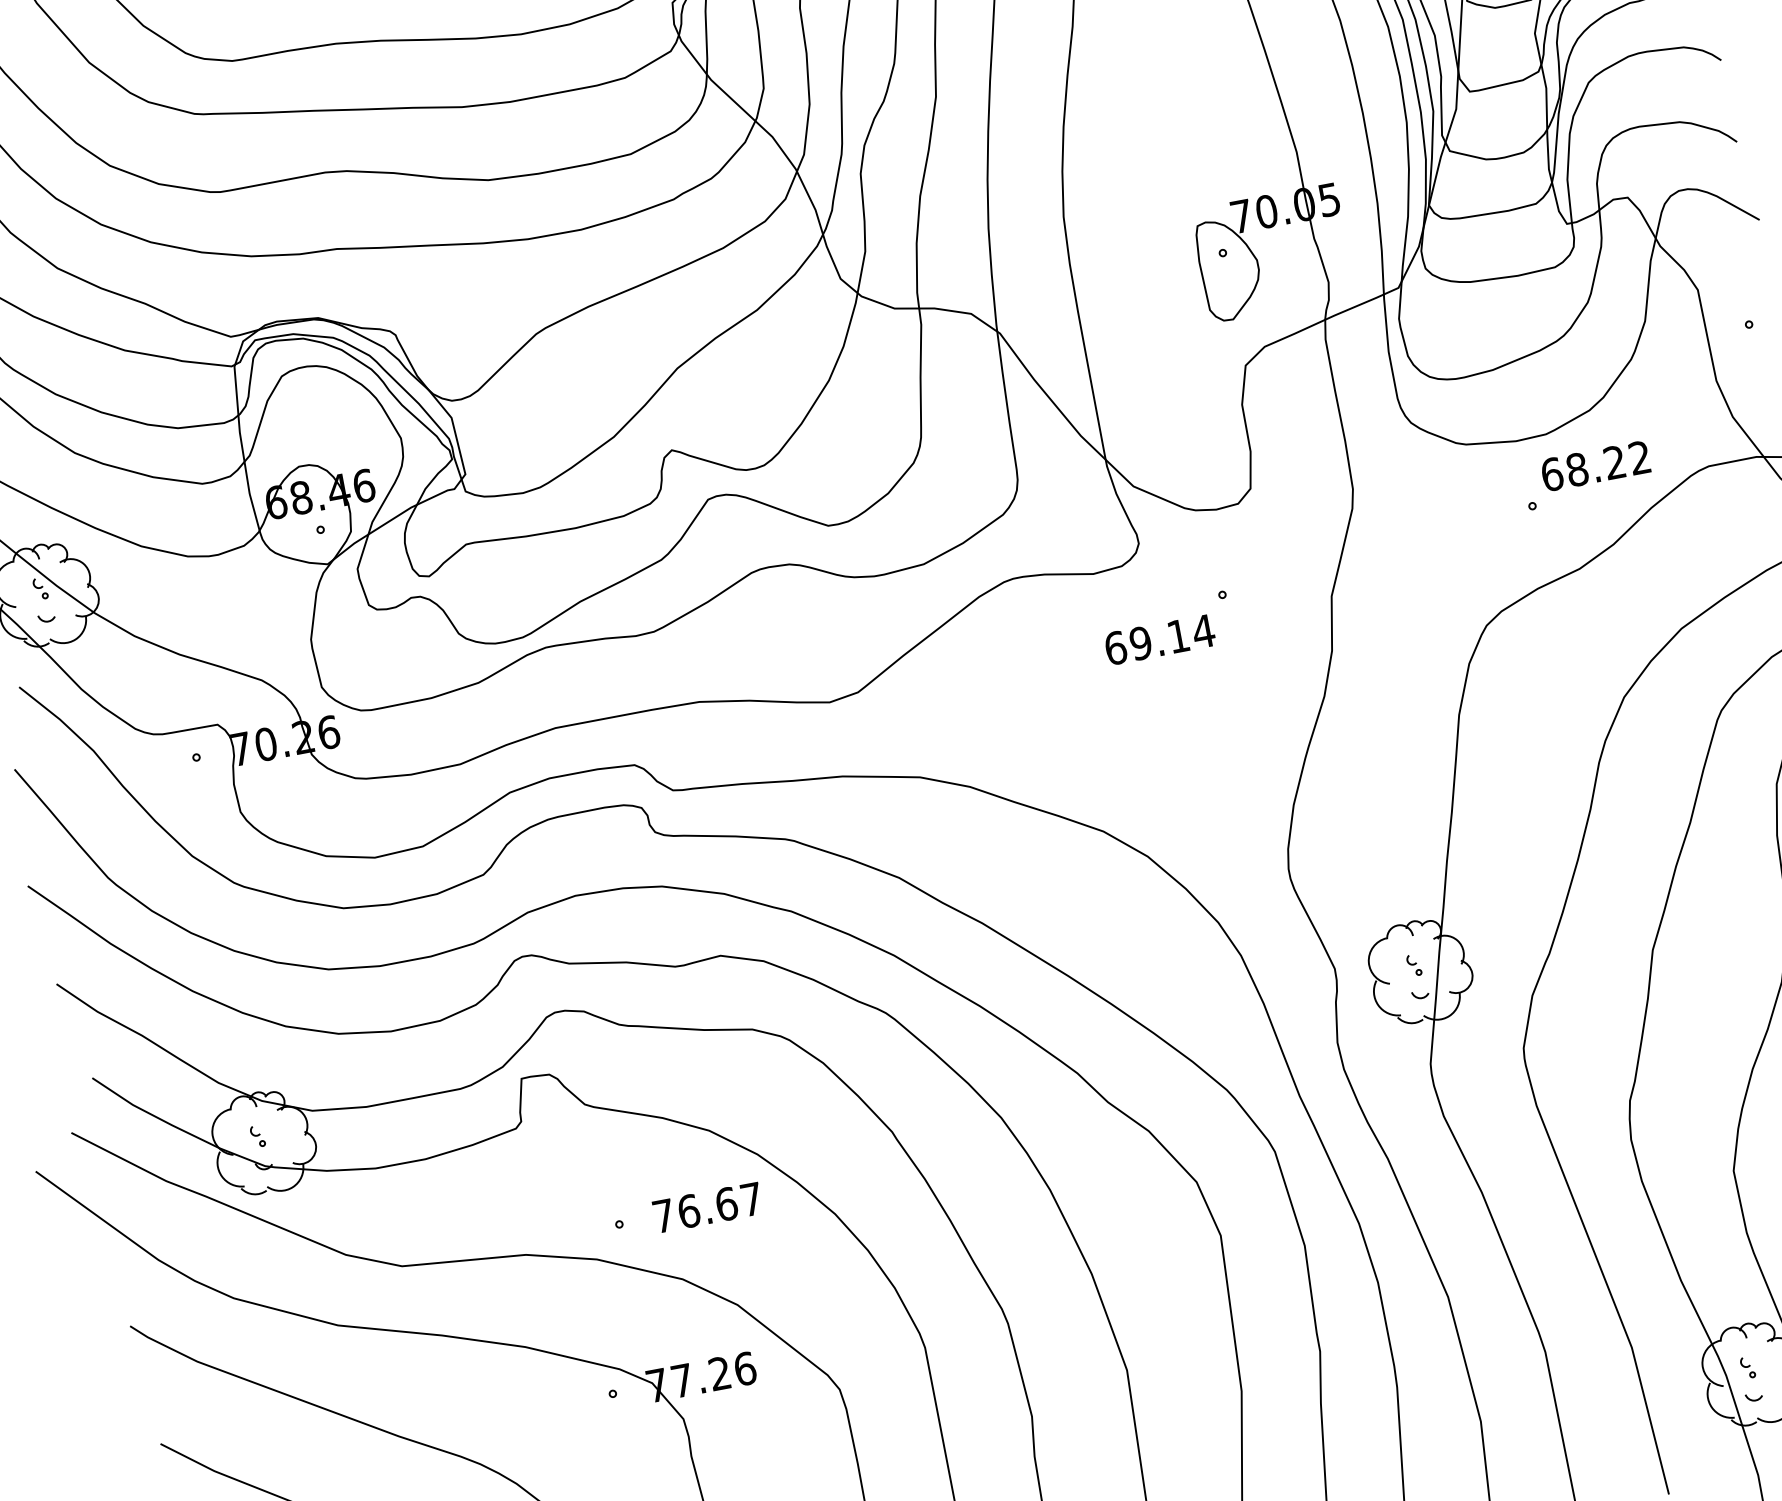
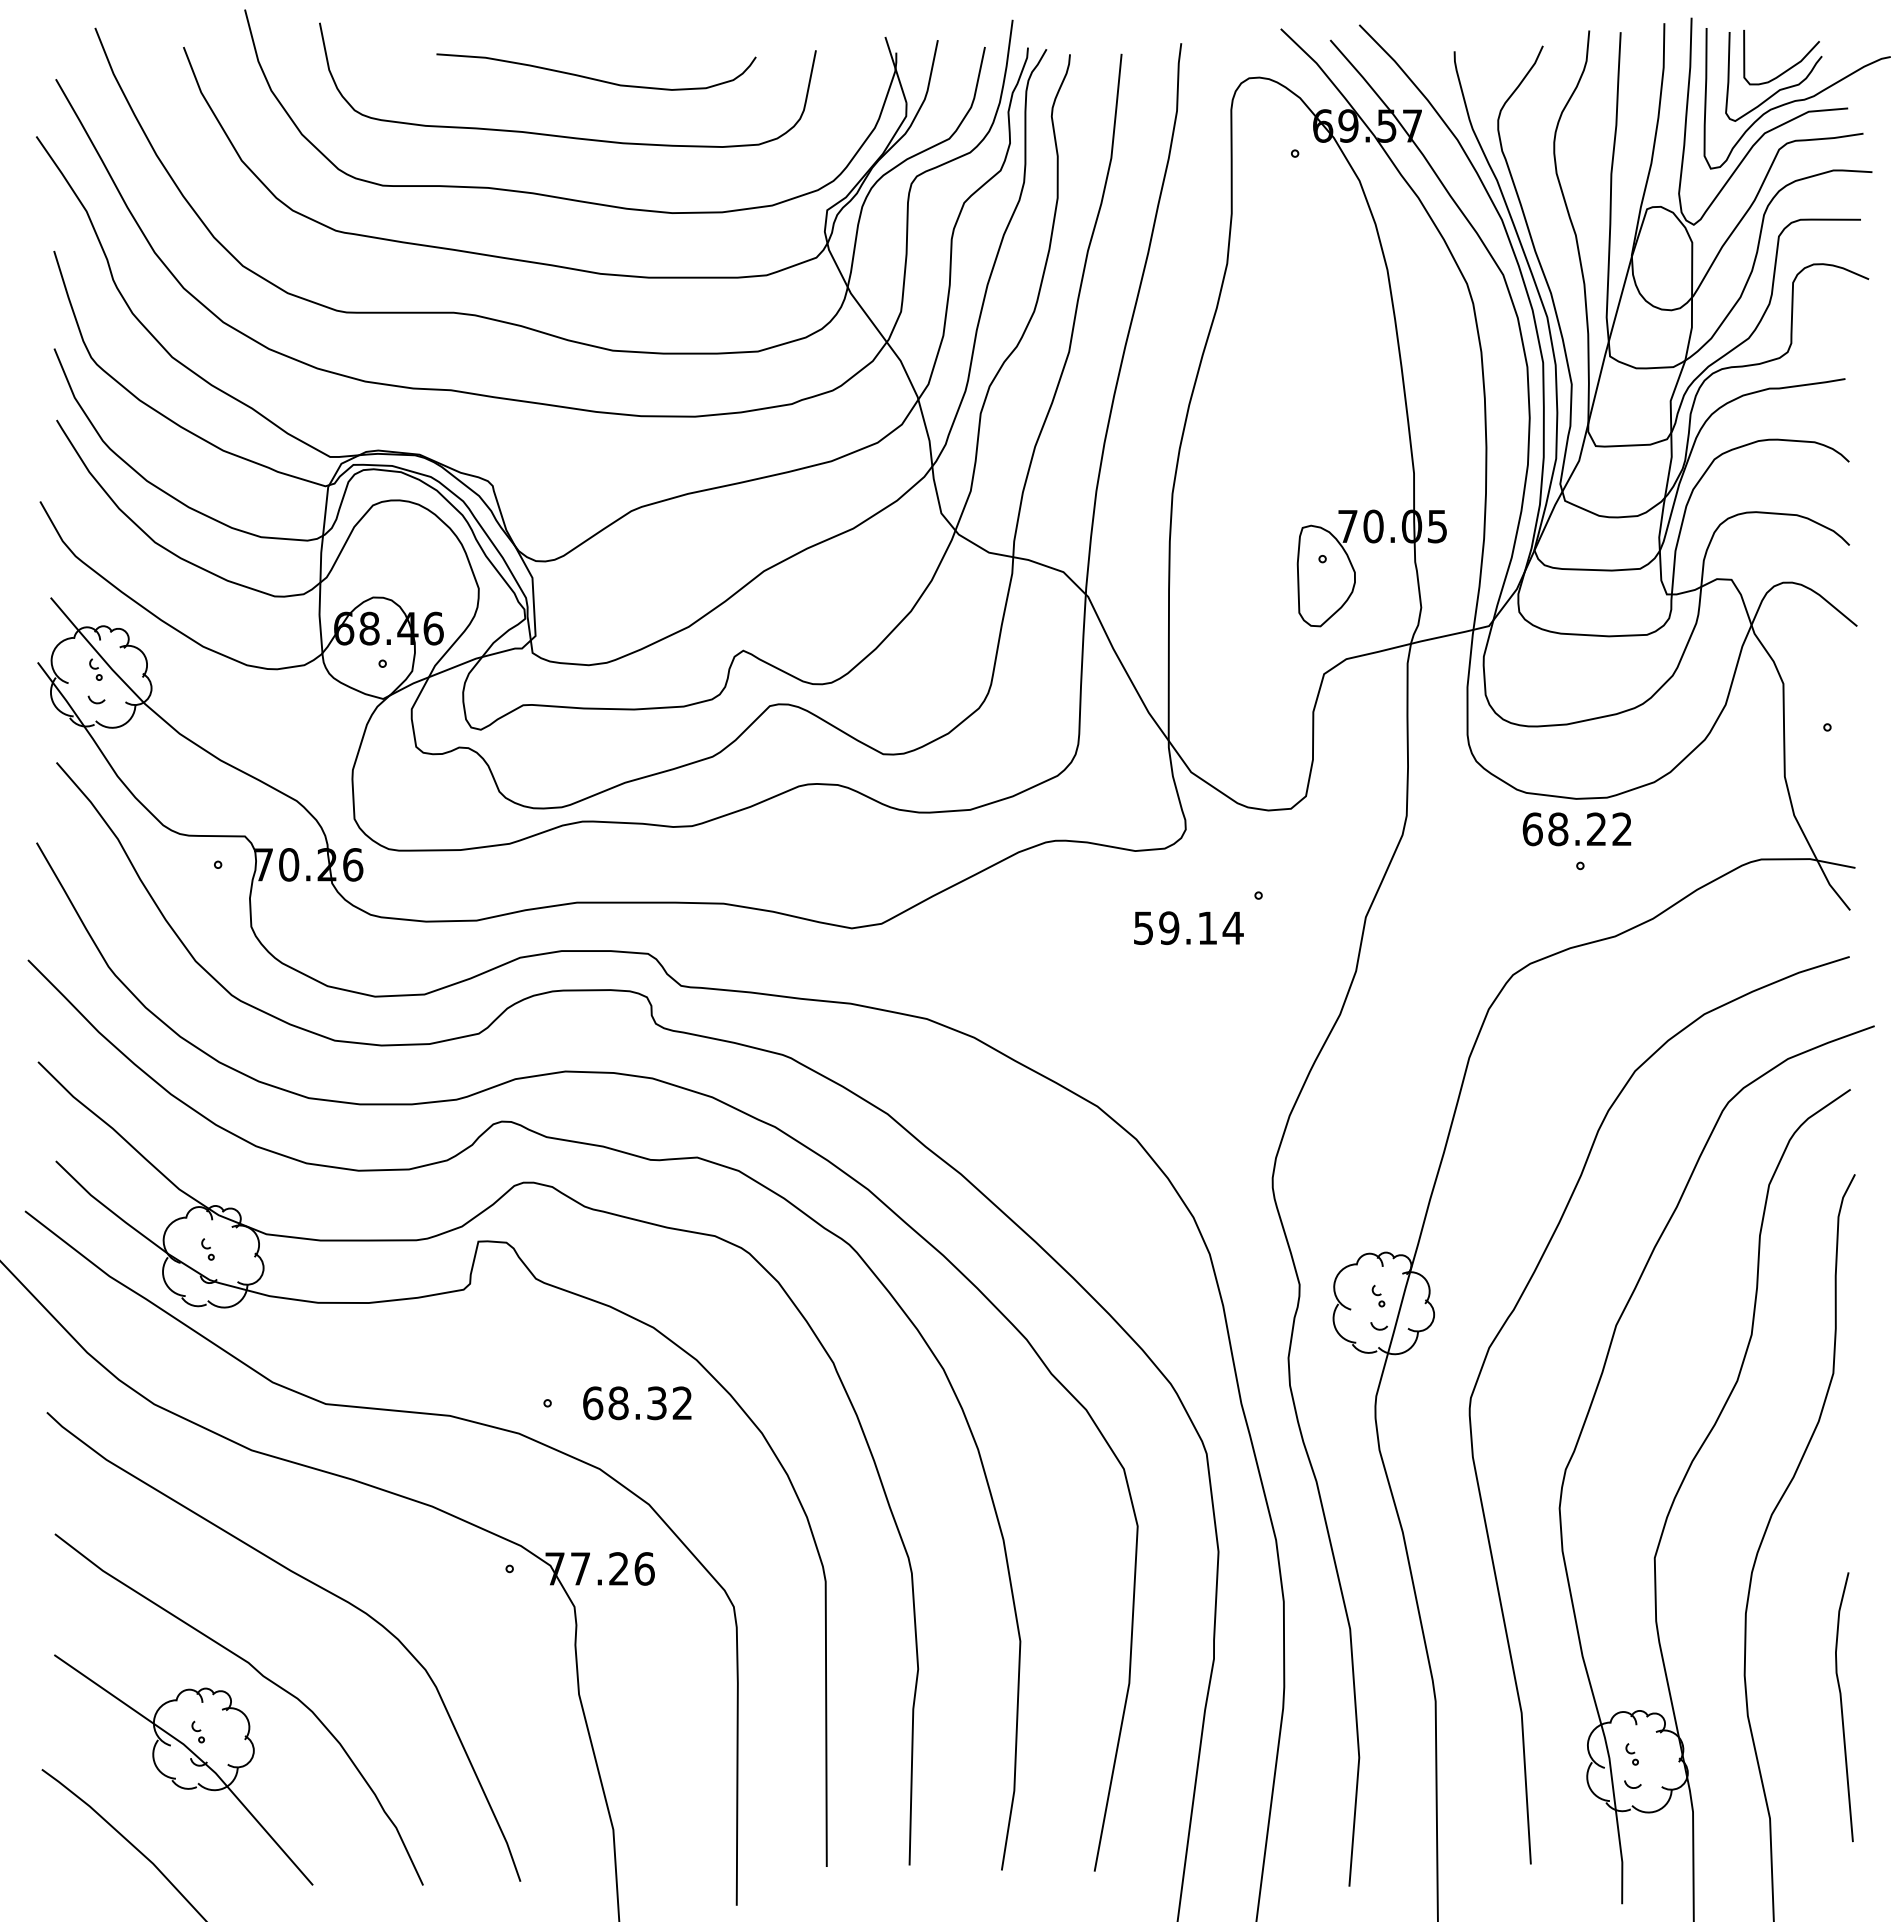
text: (1595, 466) -> (1576, 829), moved
text: (1115, 648) -> (1143, 928), 69.14 -> 59.14
text: (707, 1207) -> (637, 1403), 76.67 -> 68.32

